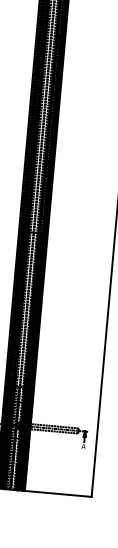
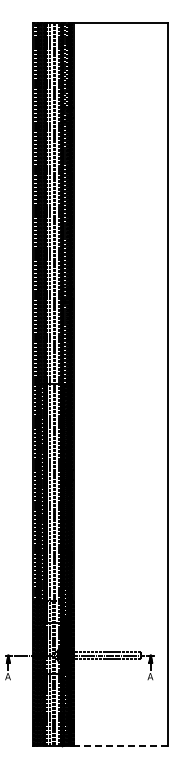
line: (57, 493) -> (120, 745), solid -> dashed

